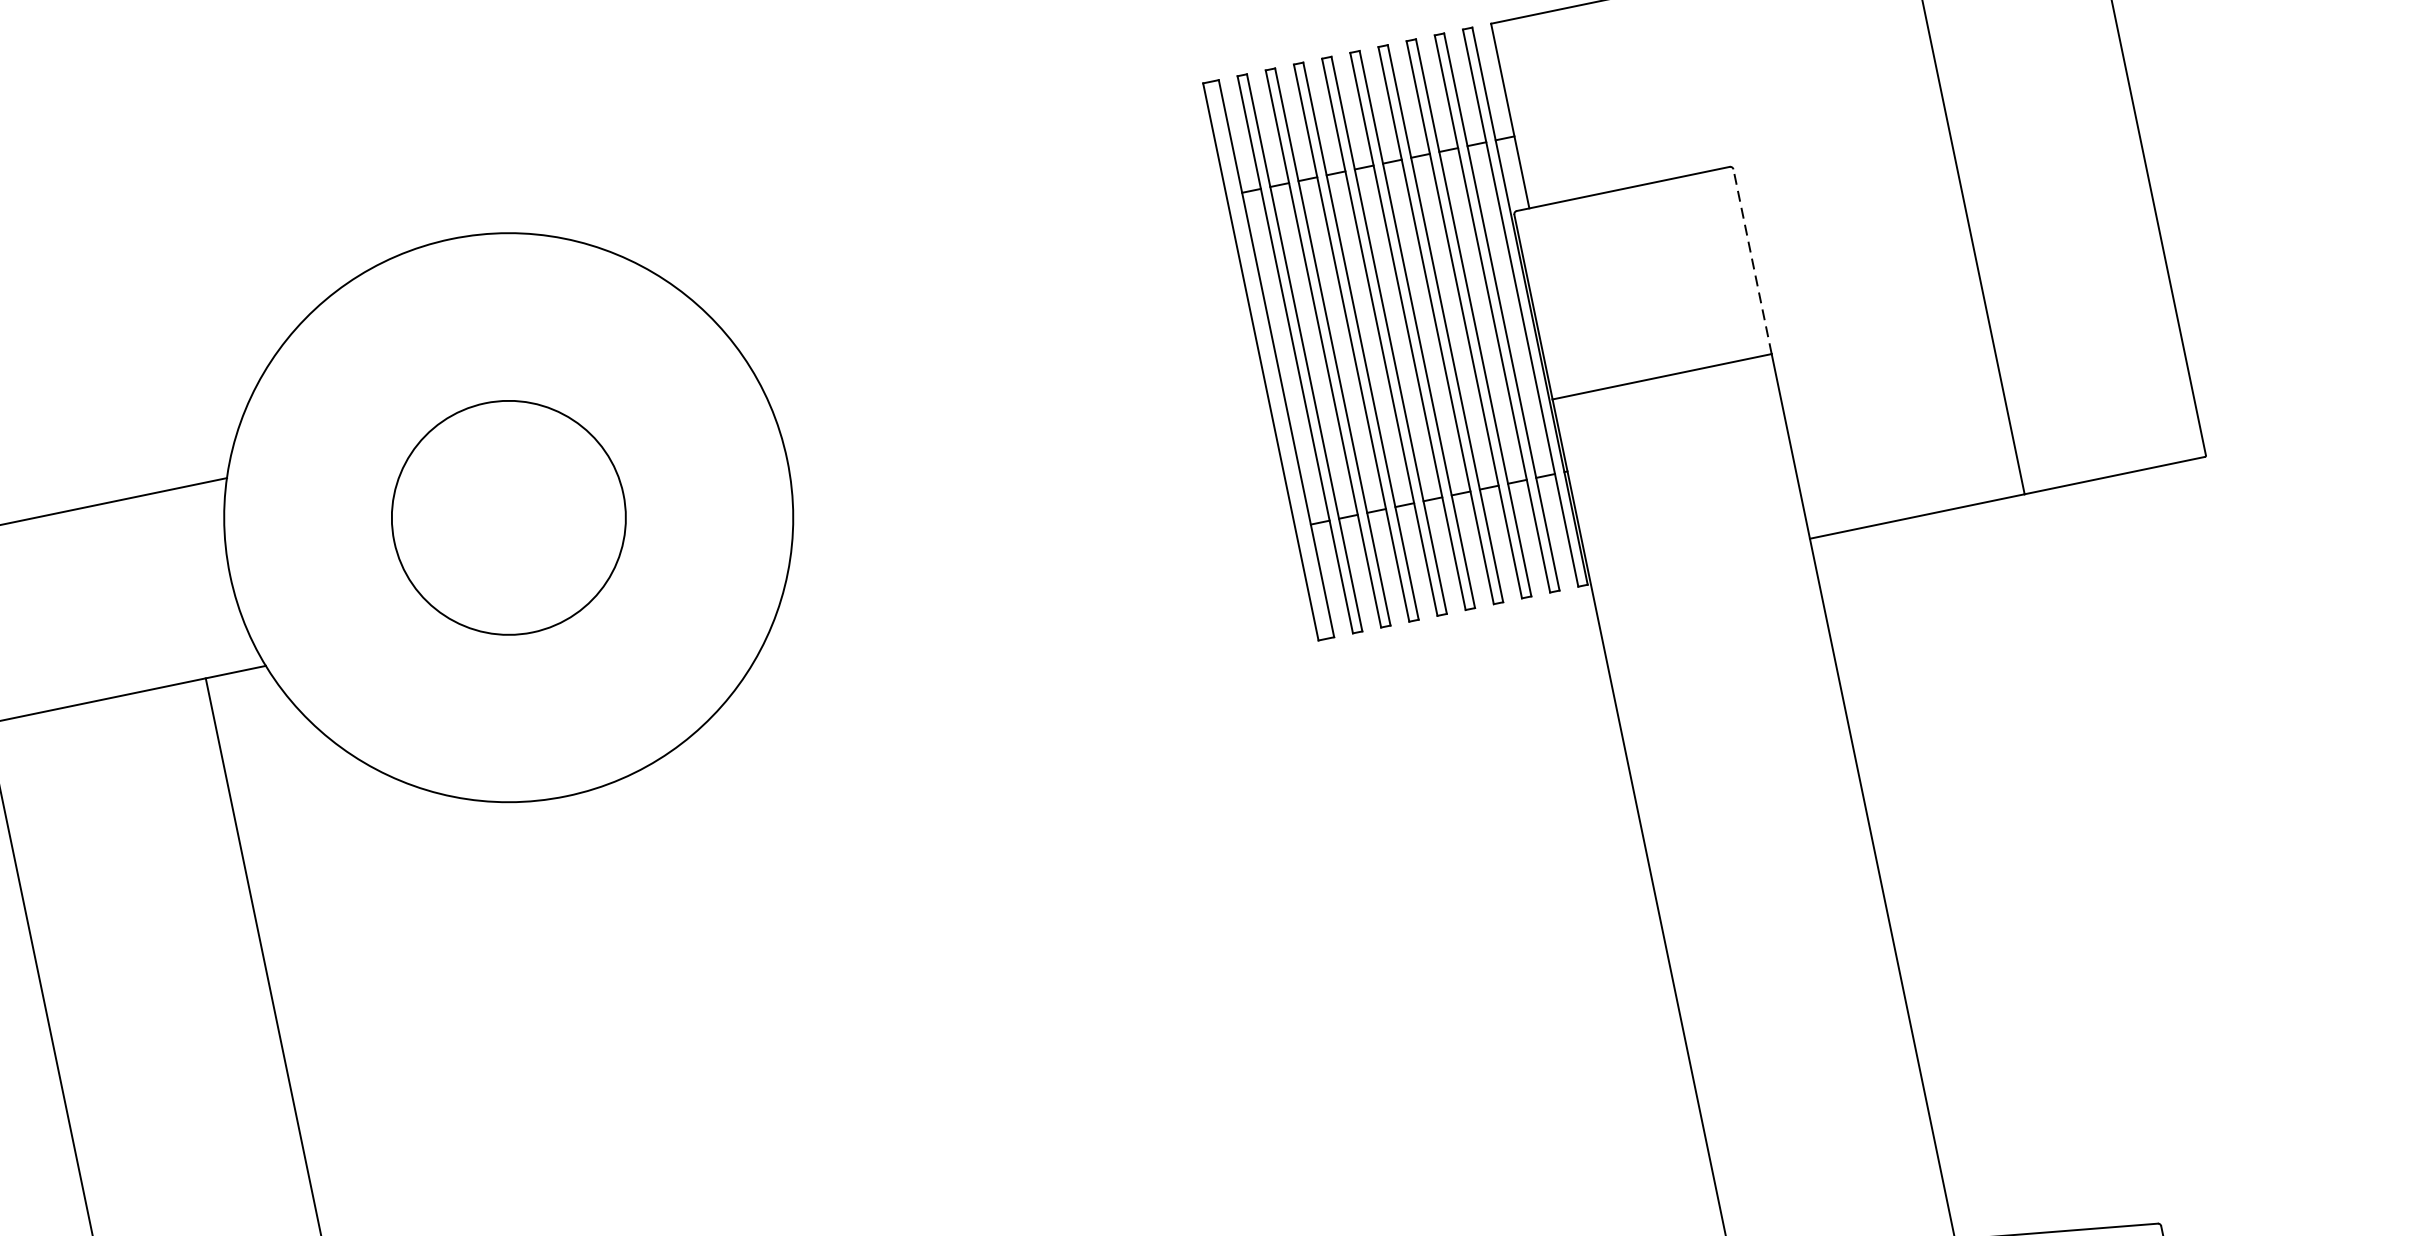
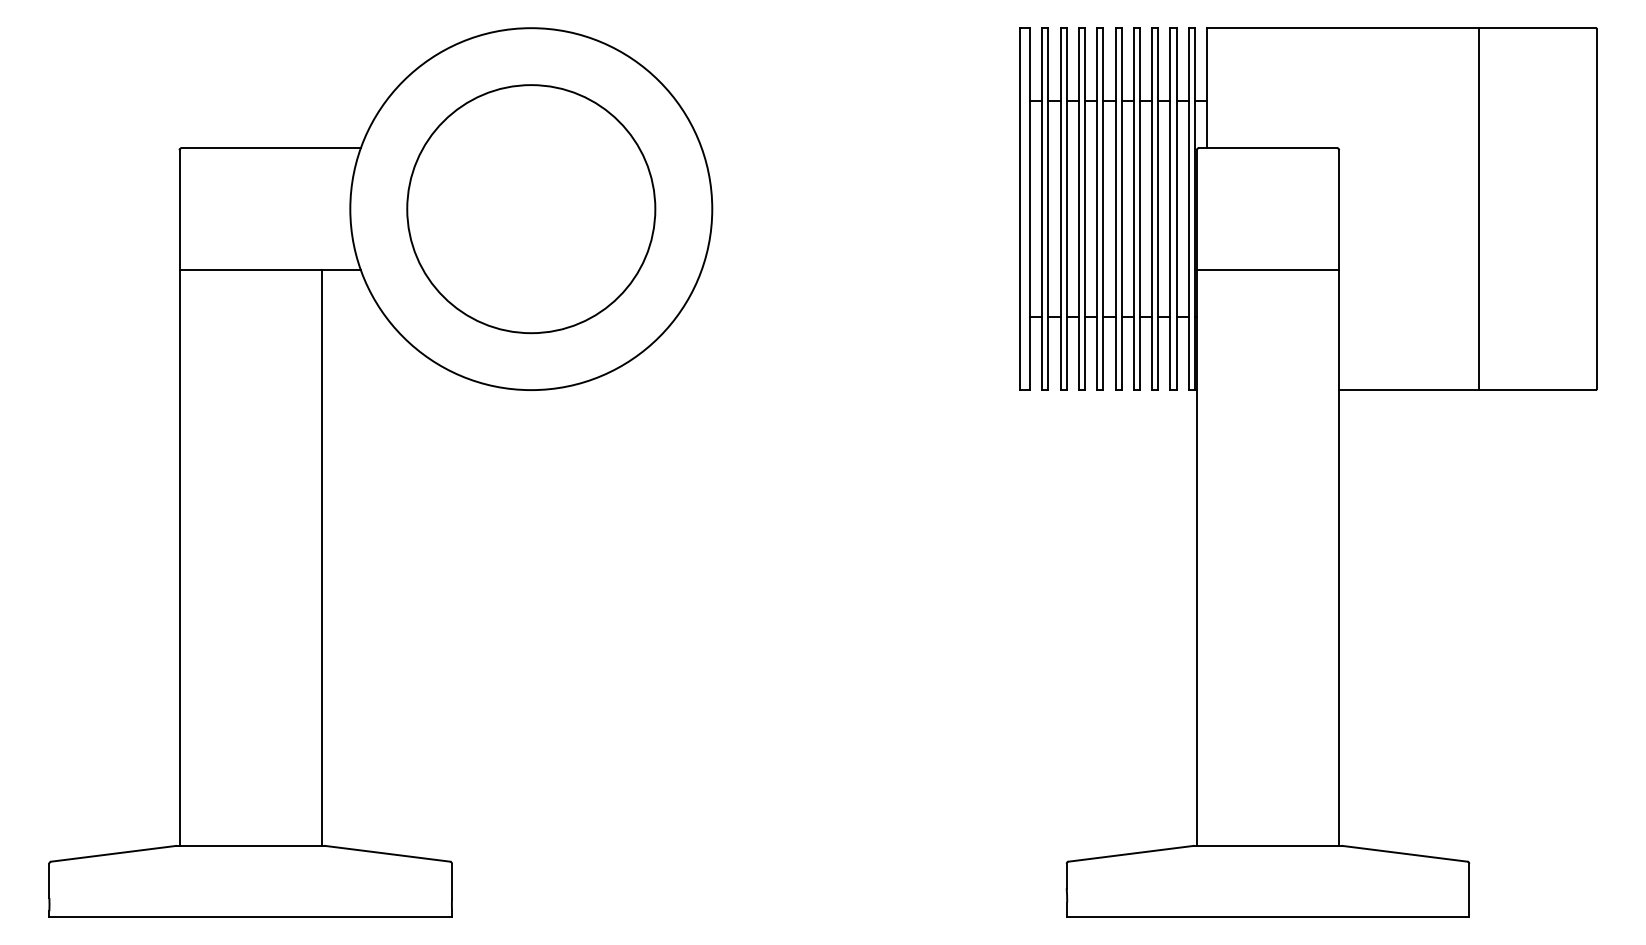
line: (1753, 262) -> (1339, 210), dashed -> solid
circle: (509, 518) -> (531, 209), size x1.67

